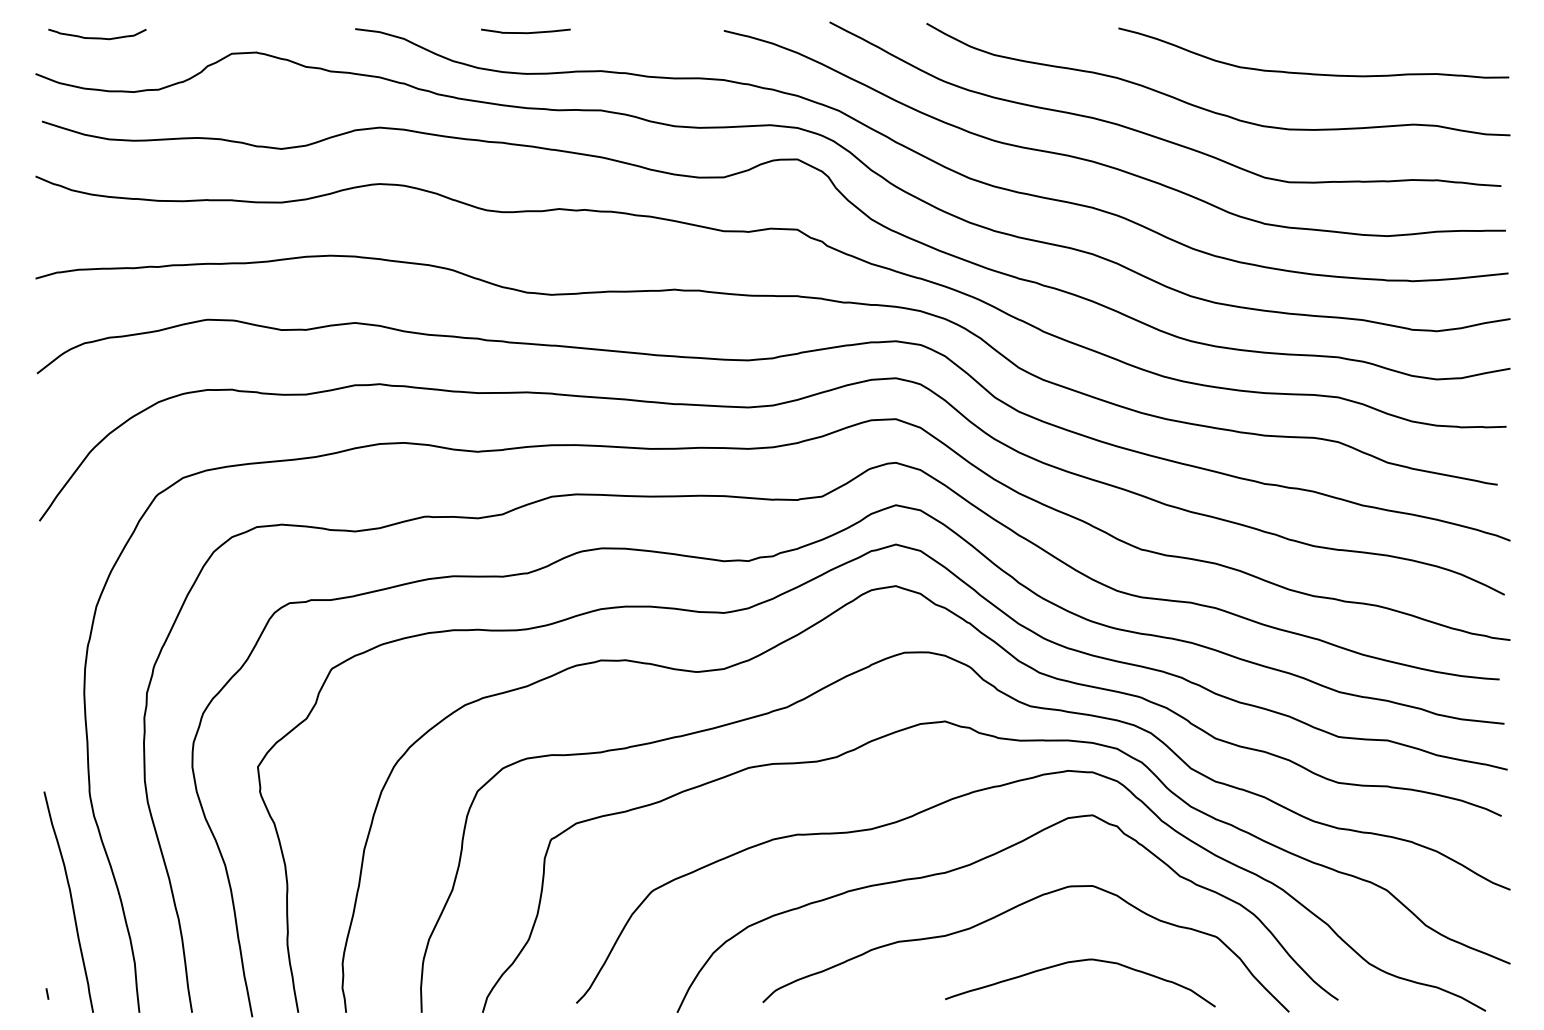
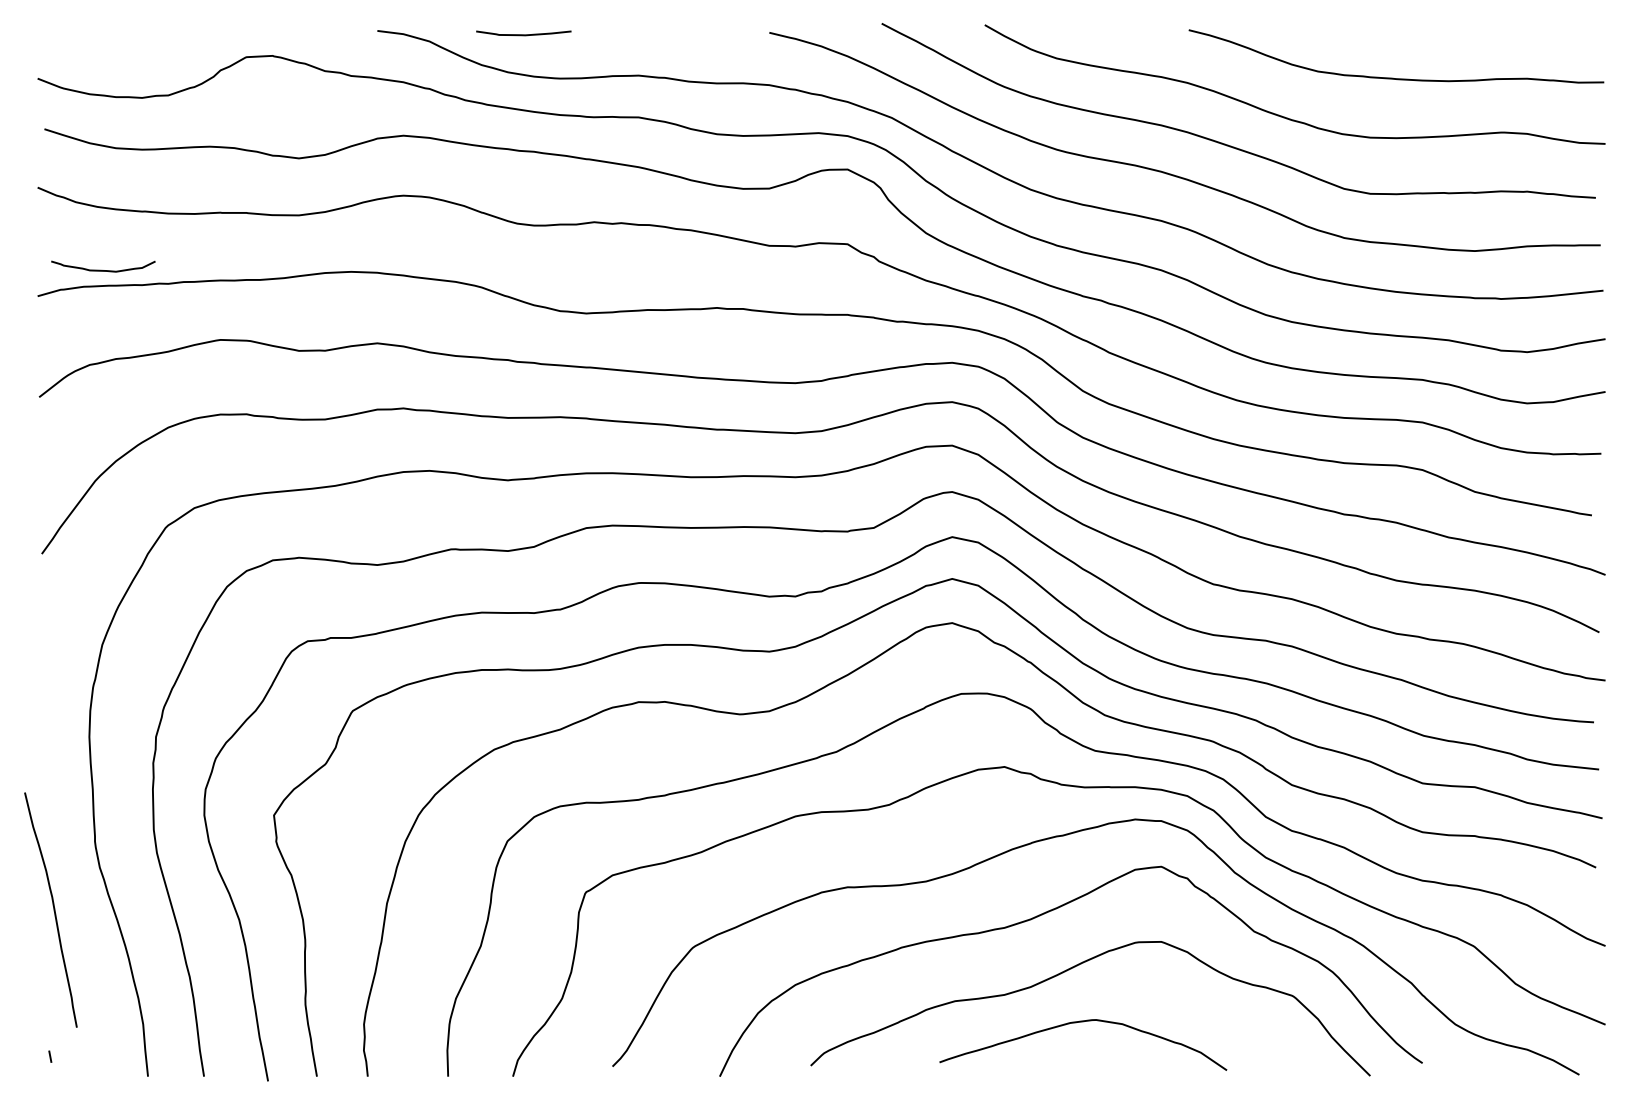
curve: (525, 32) -> (523, 34), moved
curve: (95, 37) -> (101, 269), moved
curve: (71, 901) -> (53, 909), moved
curve: (1080, 961) -> (1083, 1022), moved

